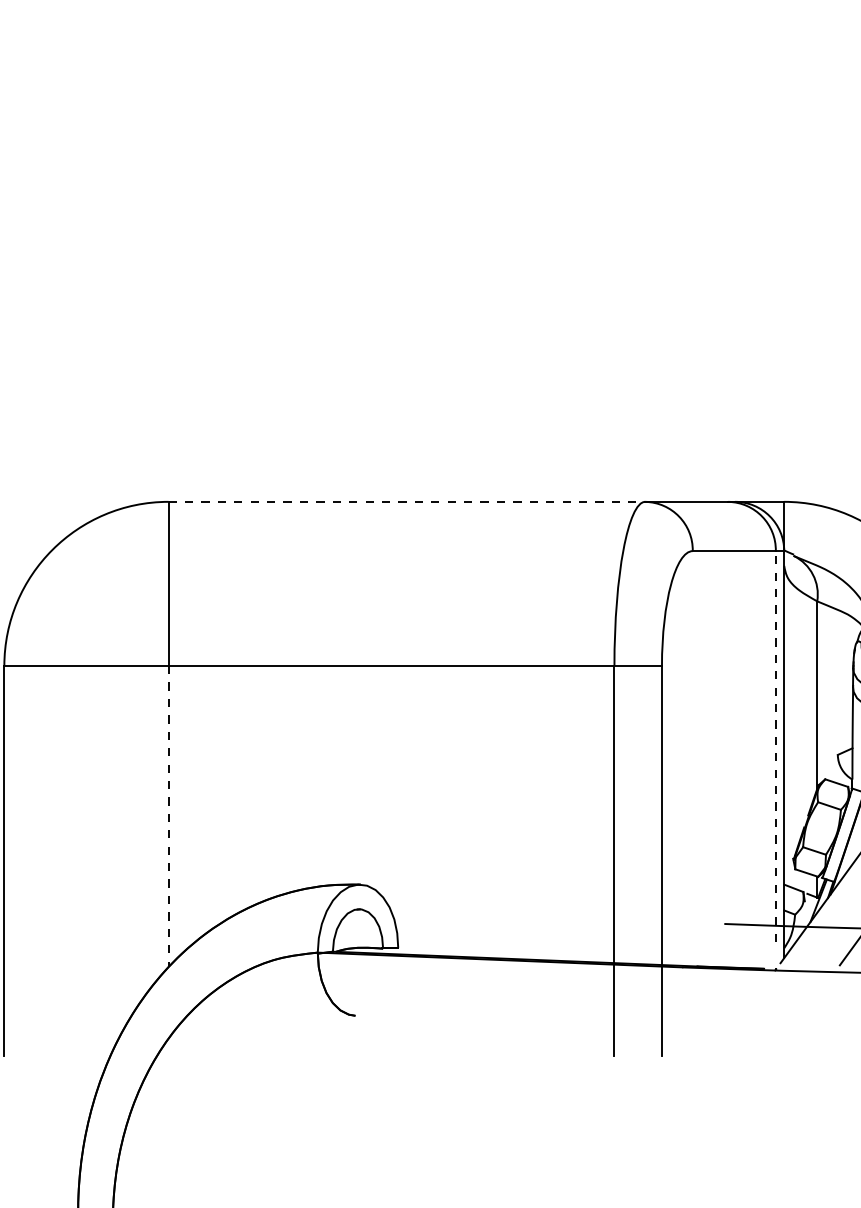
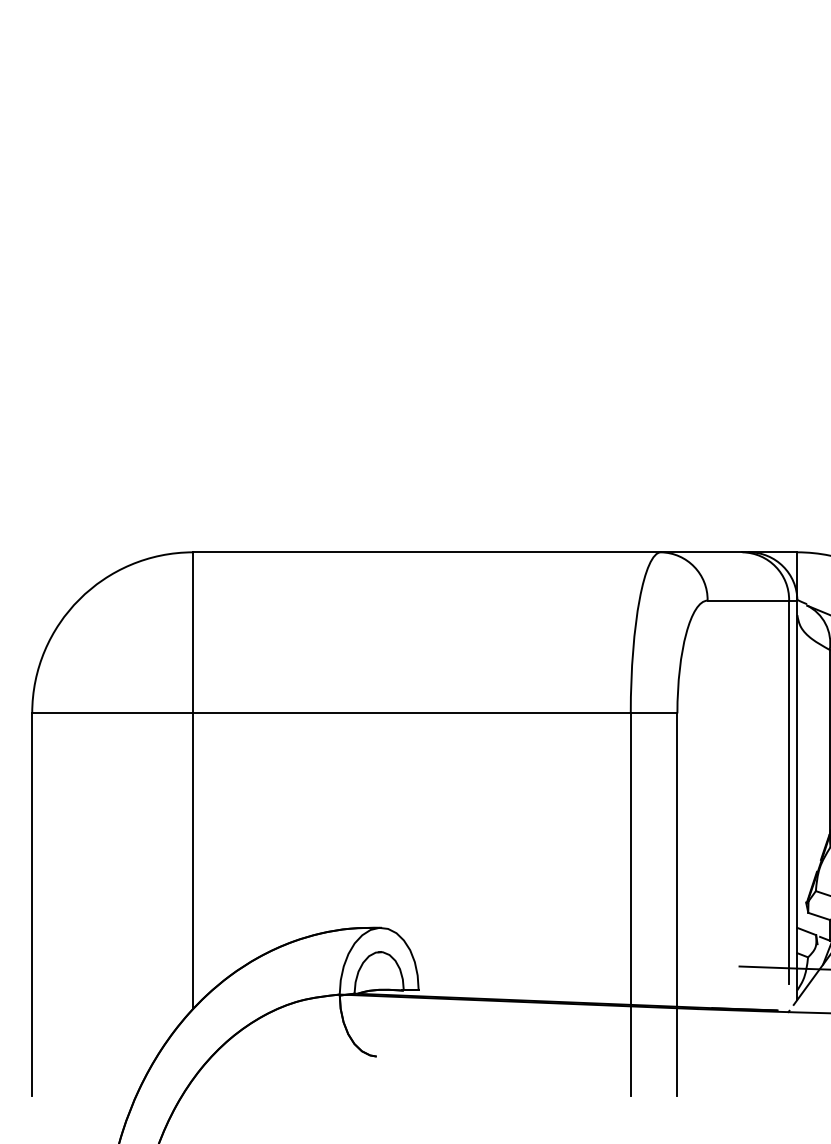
line: (407, 501) -> (427, 551), dashed -> solid
line: (775, 746) -> (788, 792), dashed -> solid
line: (168, 816) -> (193, 861), dashed -> solid

